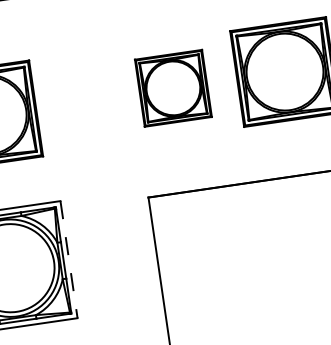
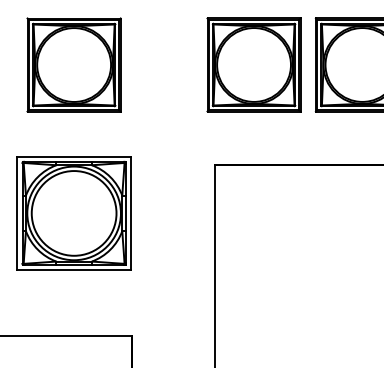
part: (172, 87) -> (253, 64), size x1.43
line: (69, 259) -> (131, 213), dashed -> solid

